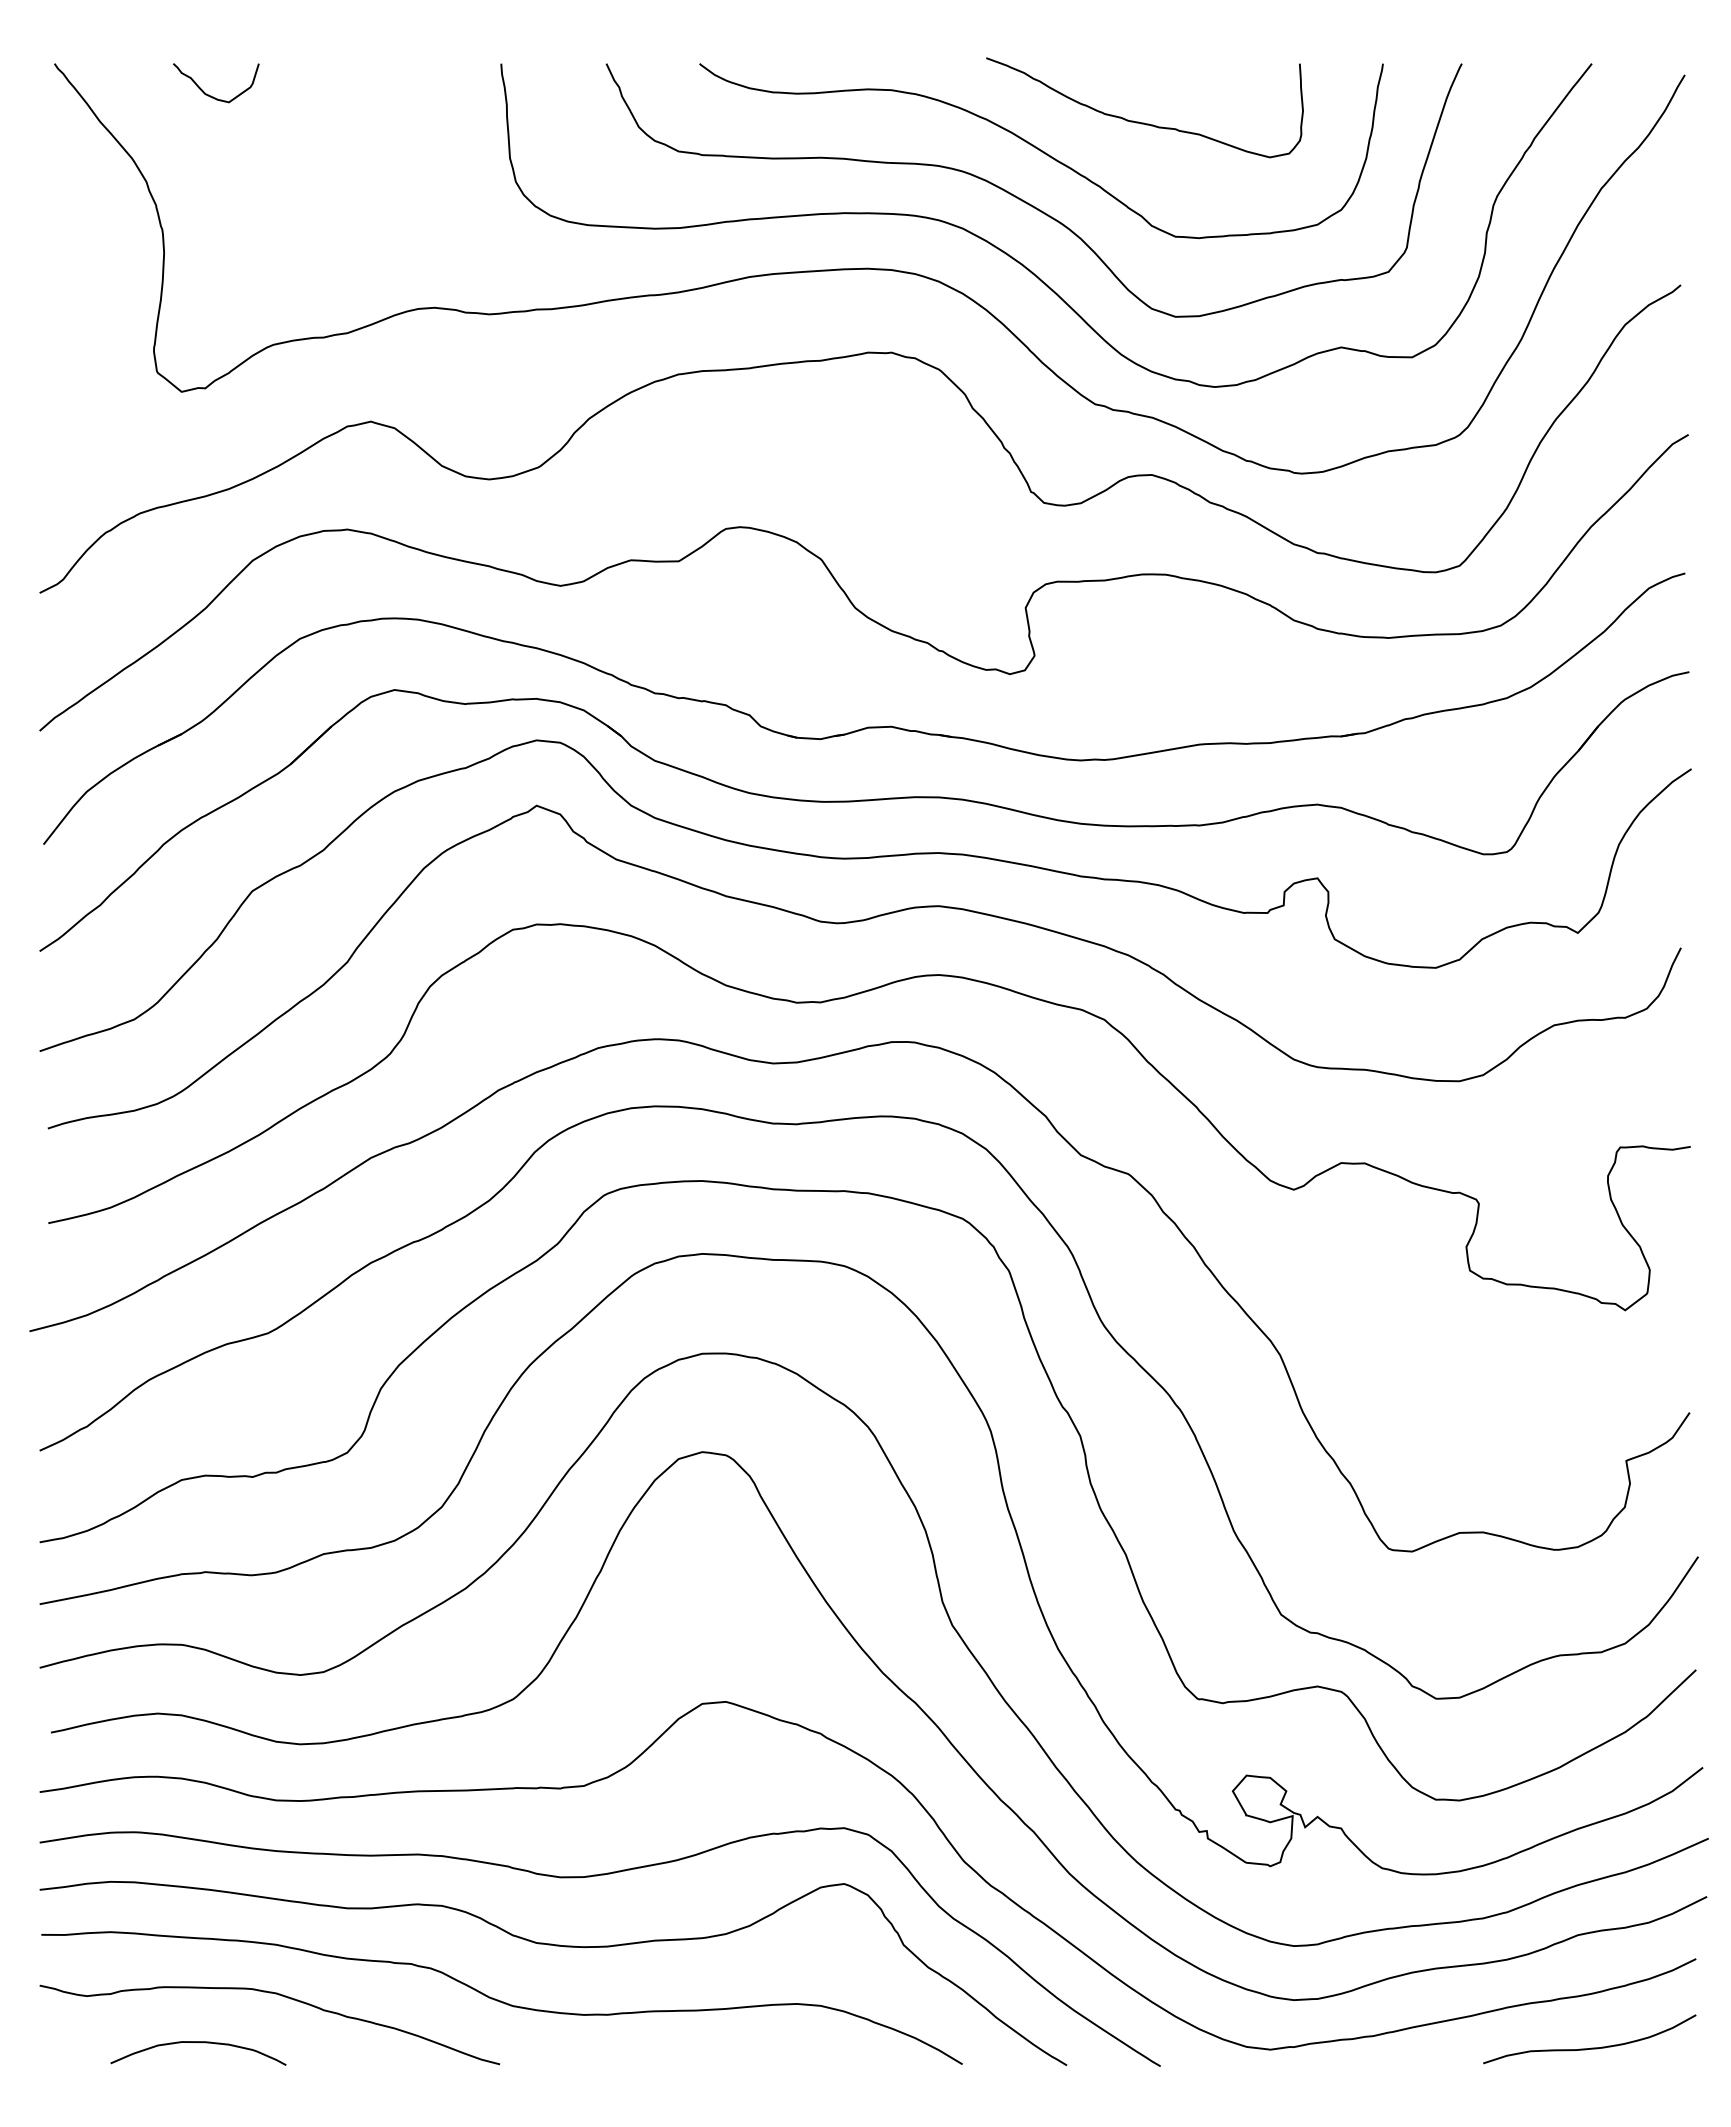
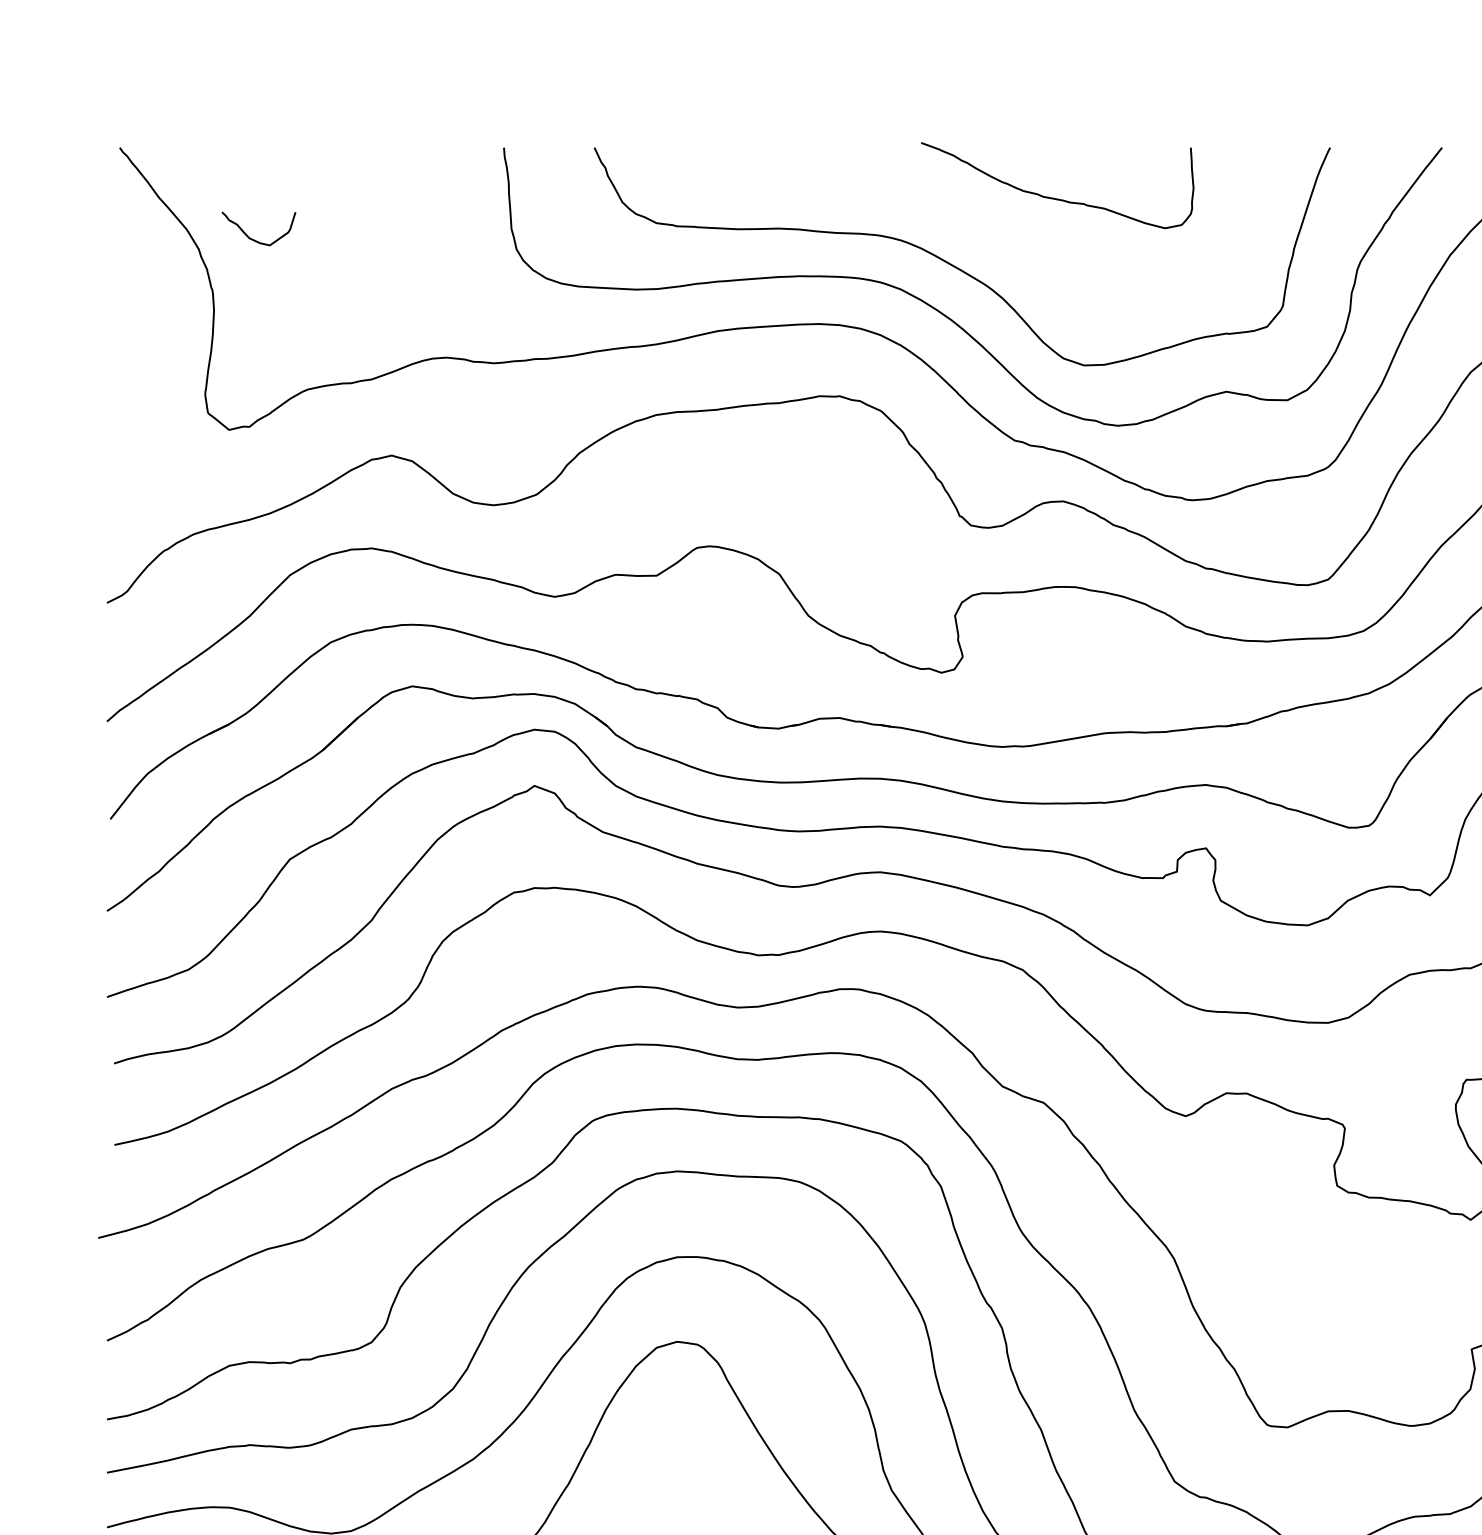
curve: (211, 95) -> (254, 239), moved
curve: (1041, 151) -> (968, 223), removed

